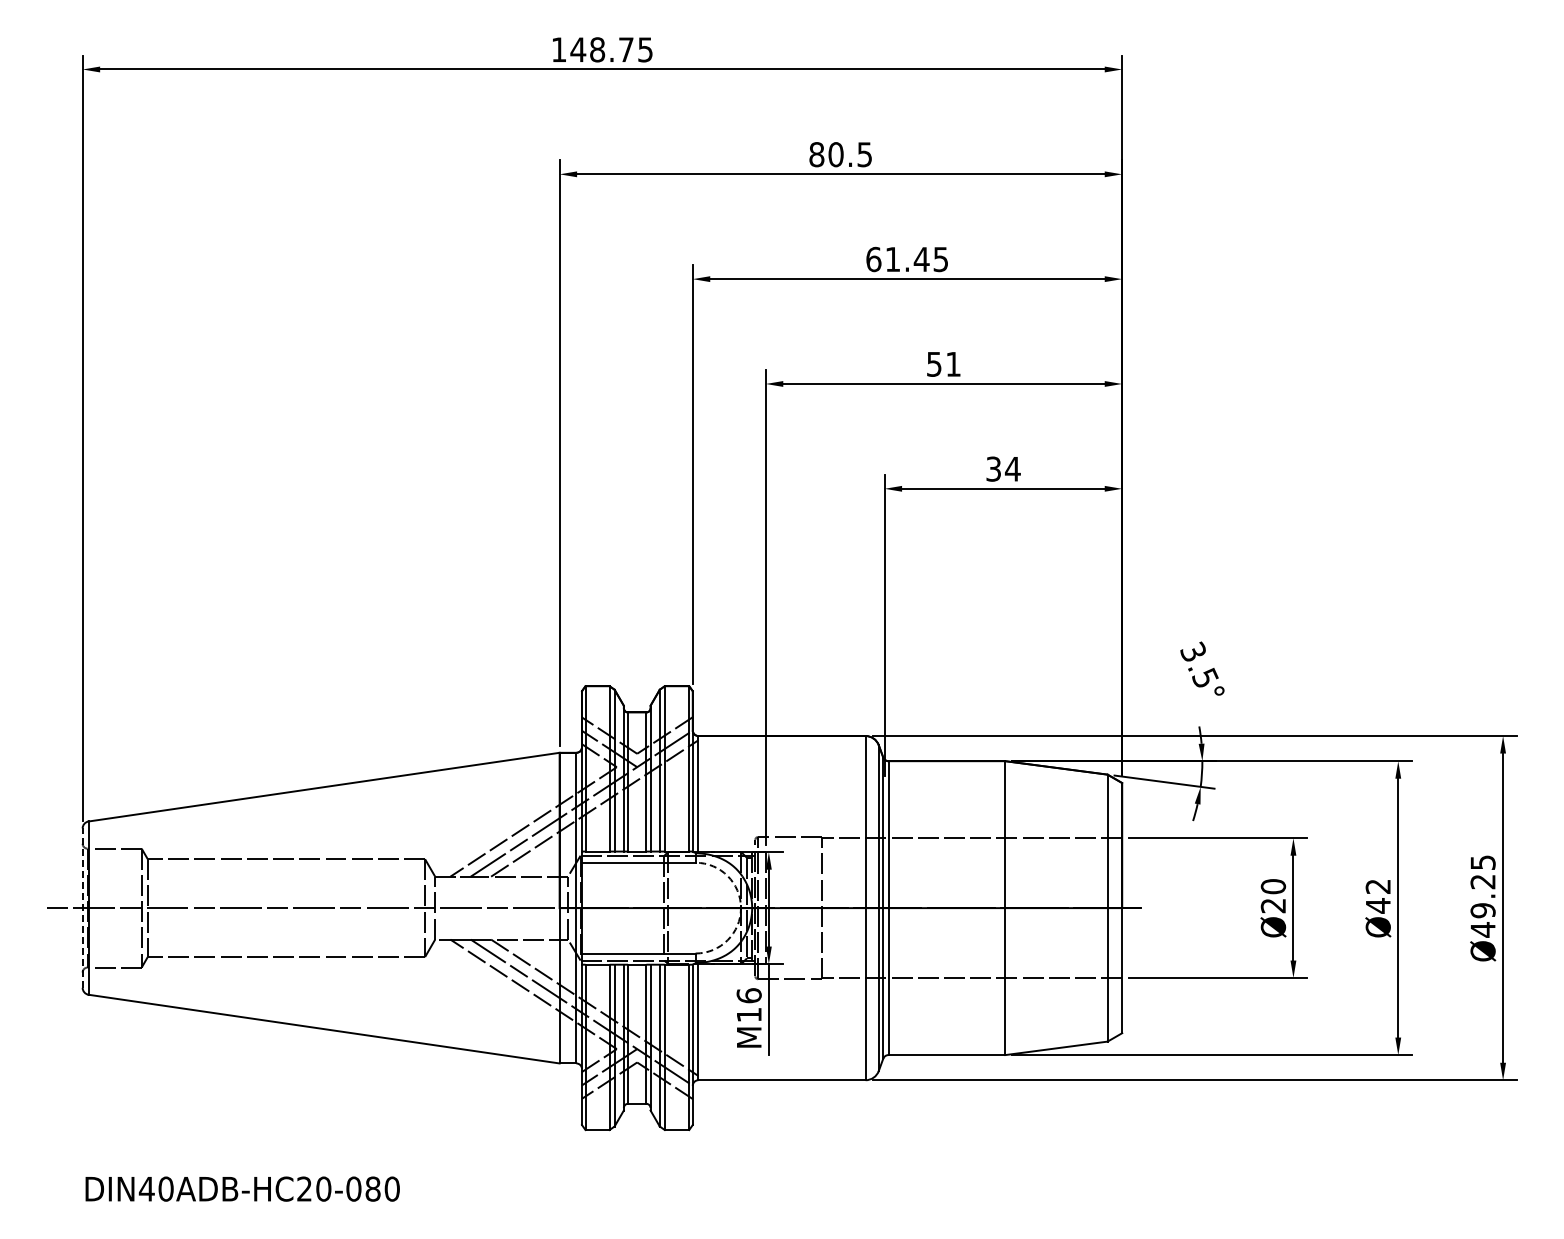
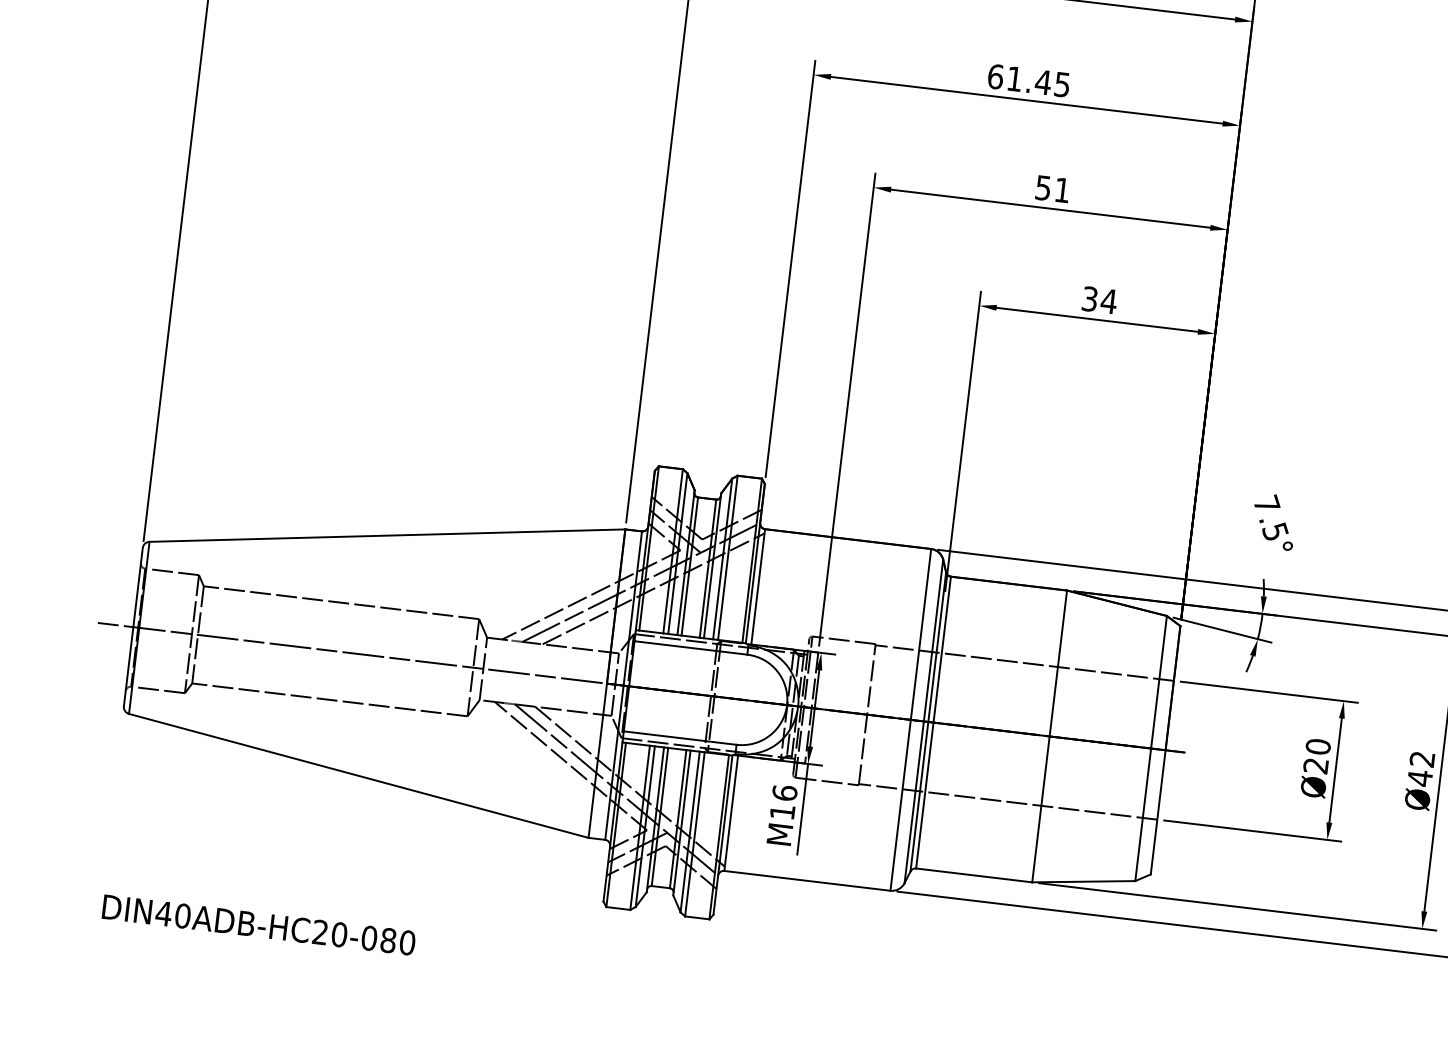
text: (1193, 650) -> (1266, 502), 3.5° -> 7.5°
line: (82, 908) -> (133, 627), dashed -> solid
arc: (740, 908) -> (786, 705), dashed -> solid

